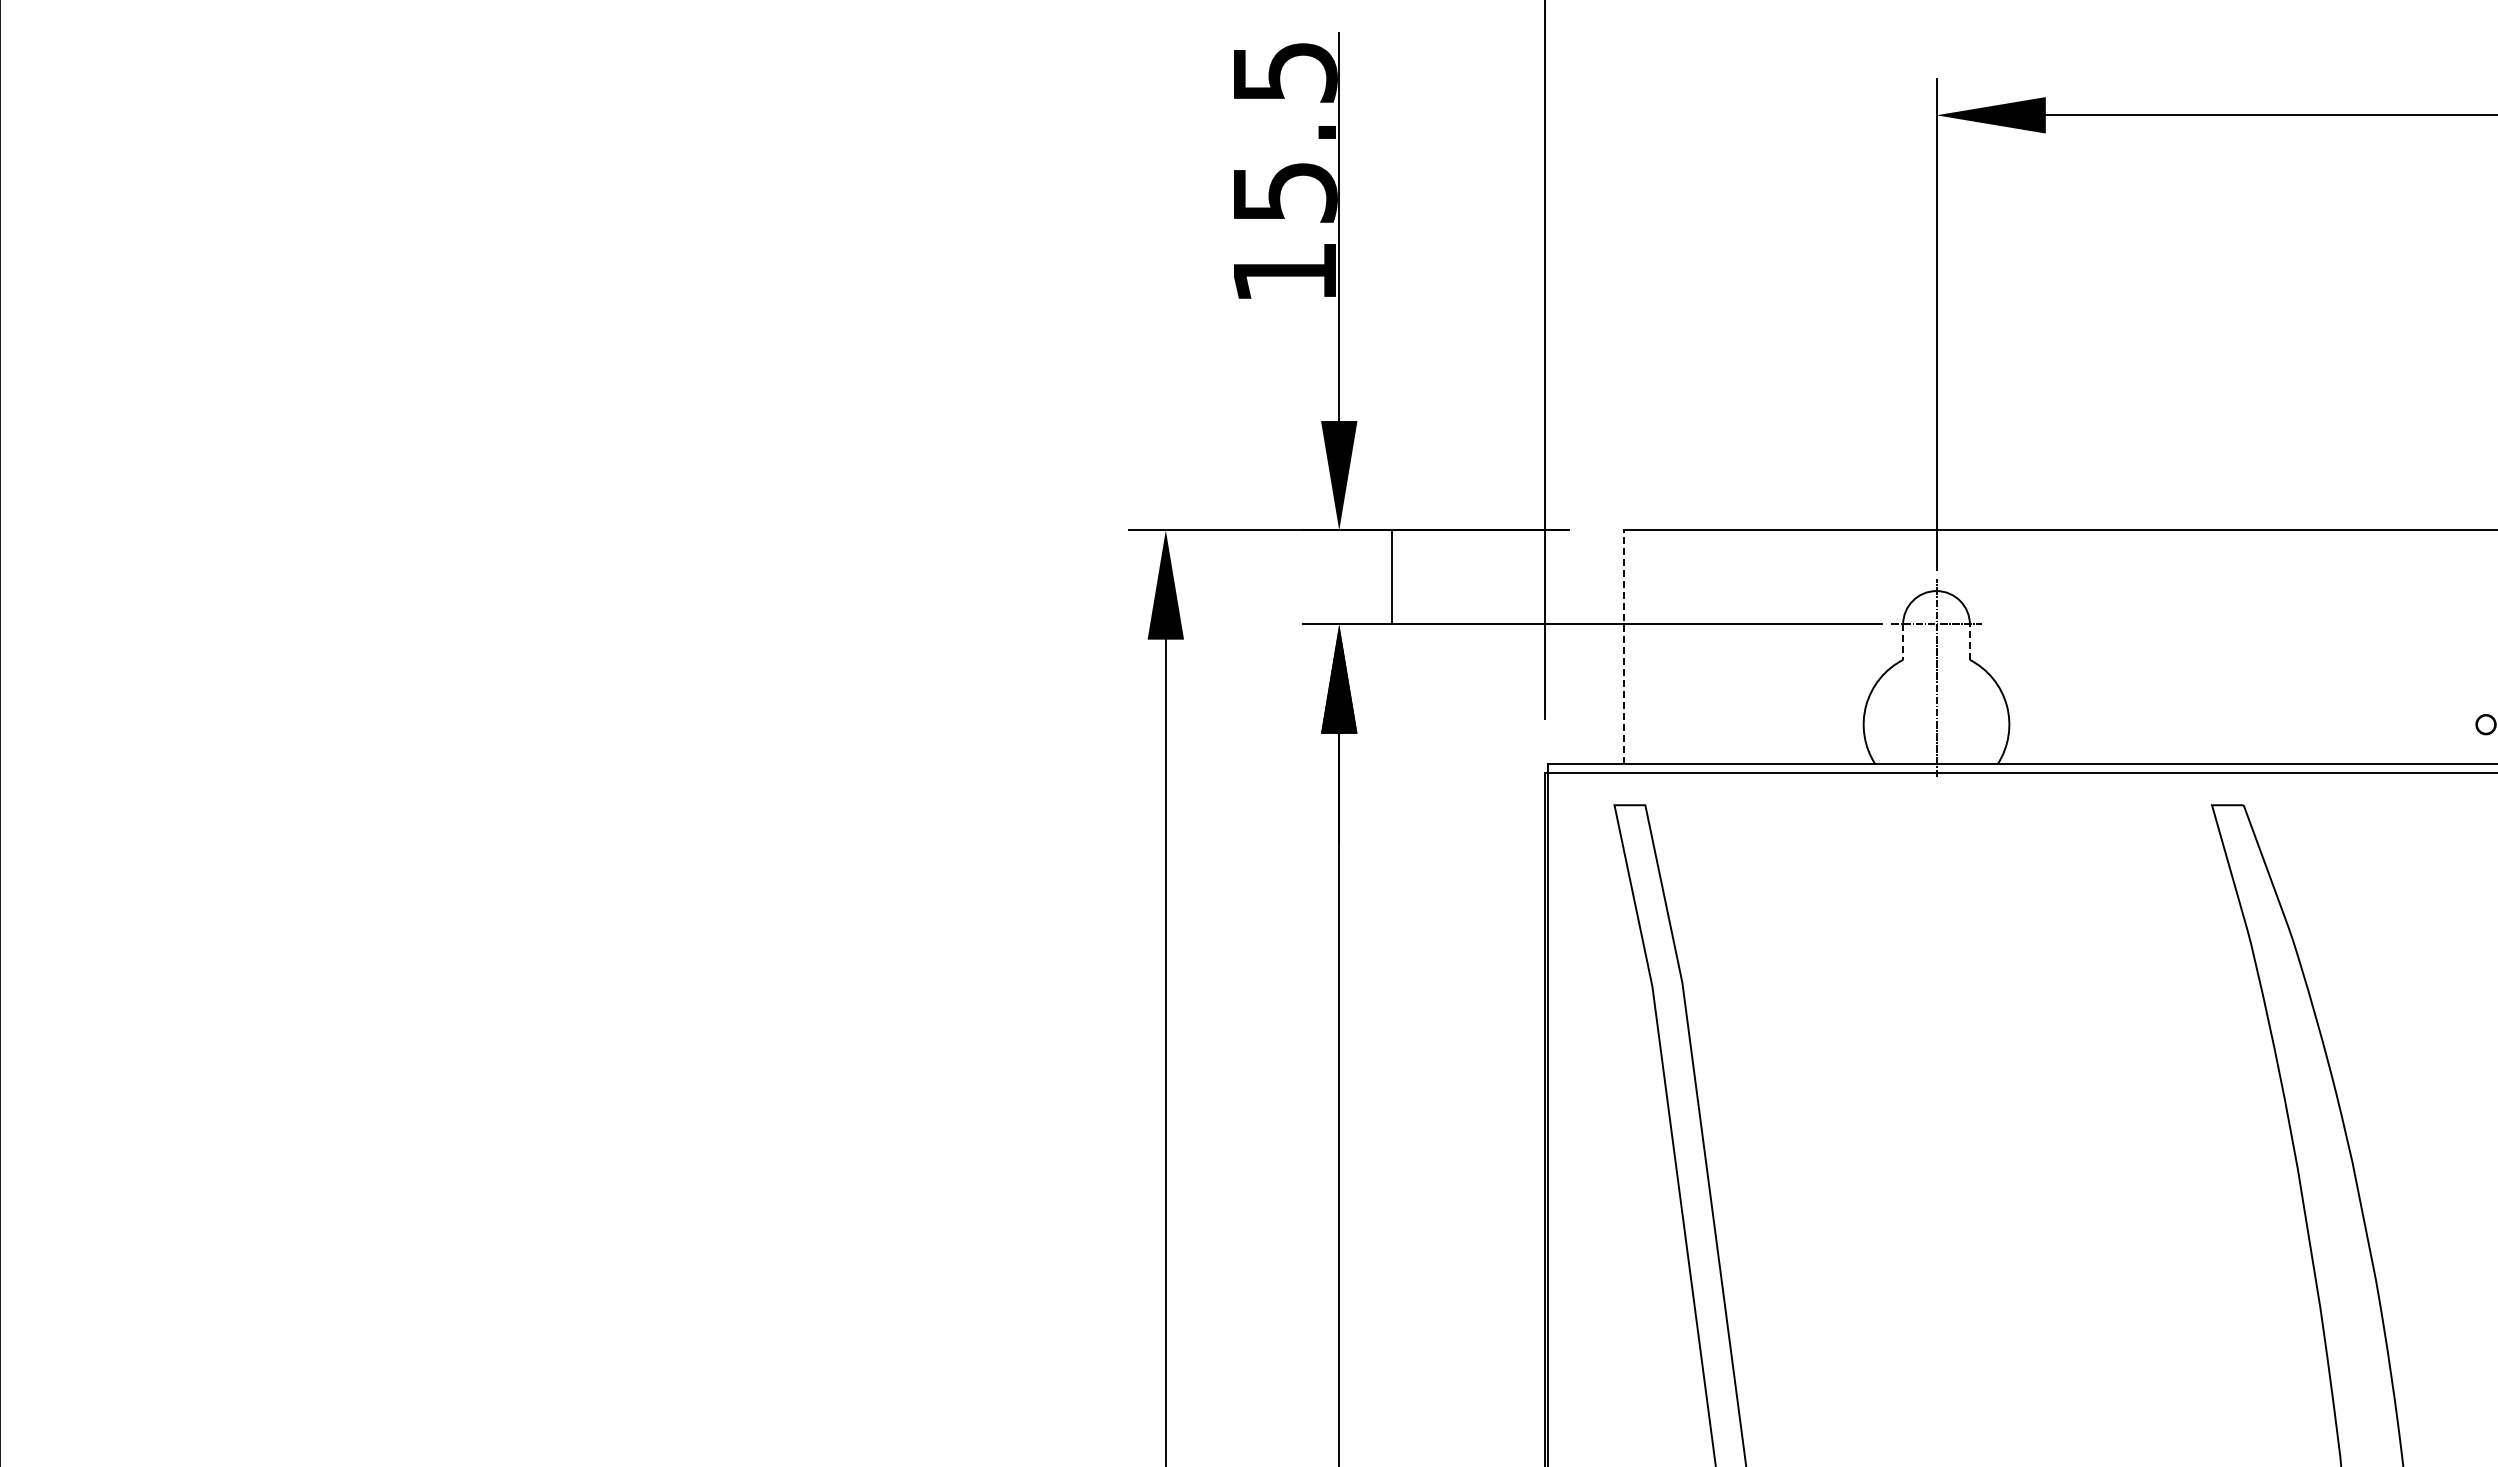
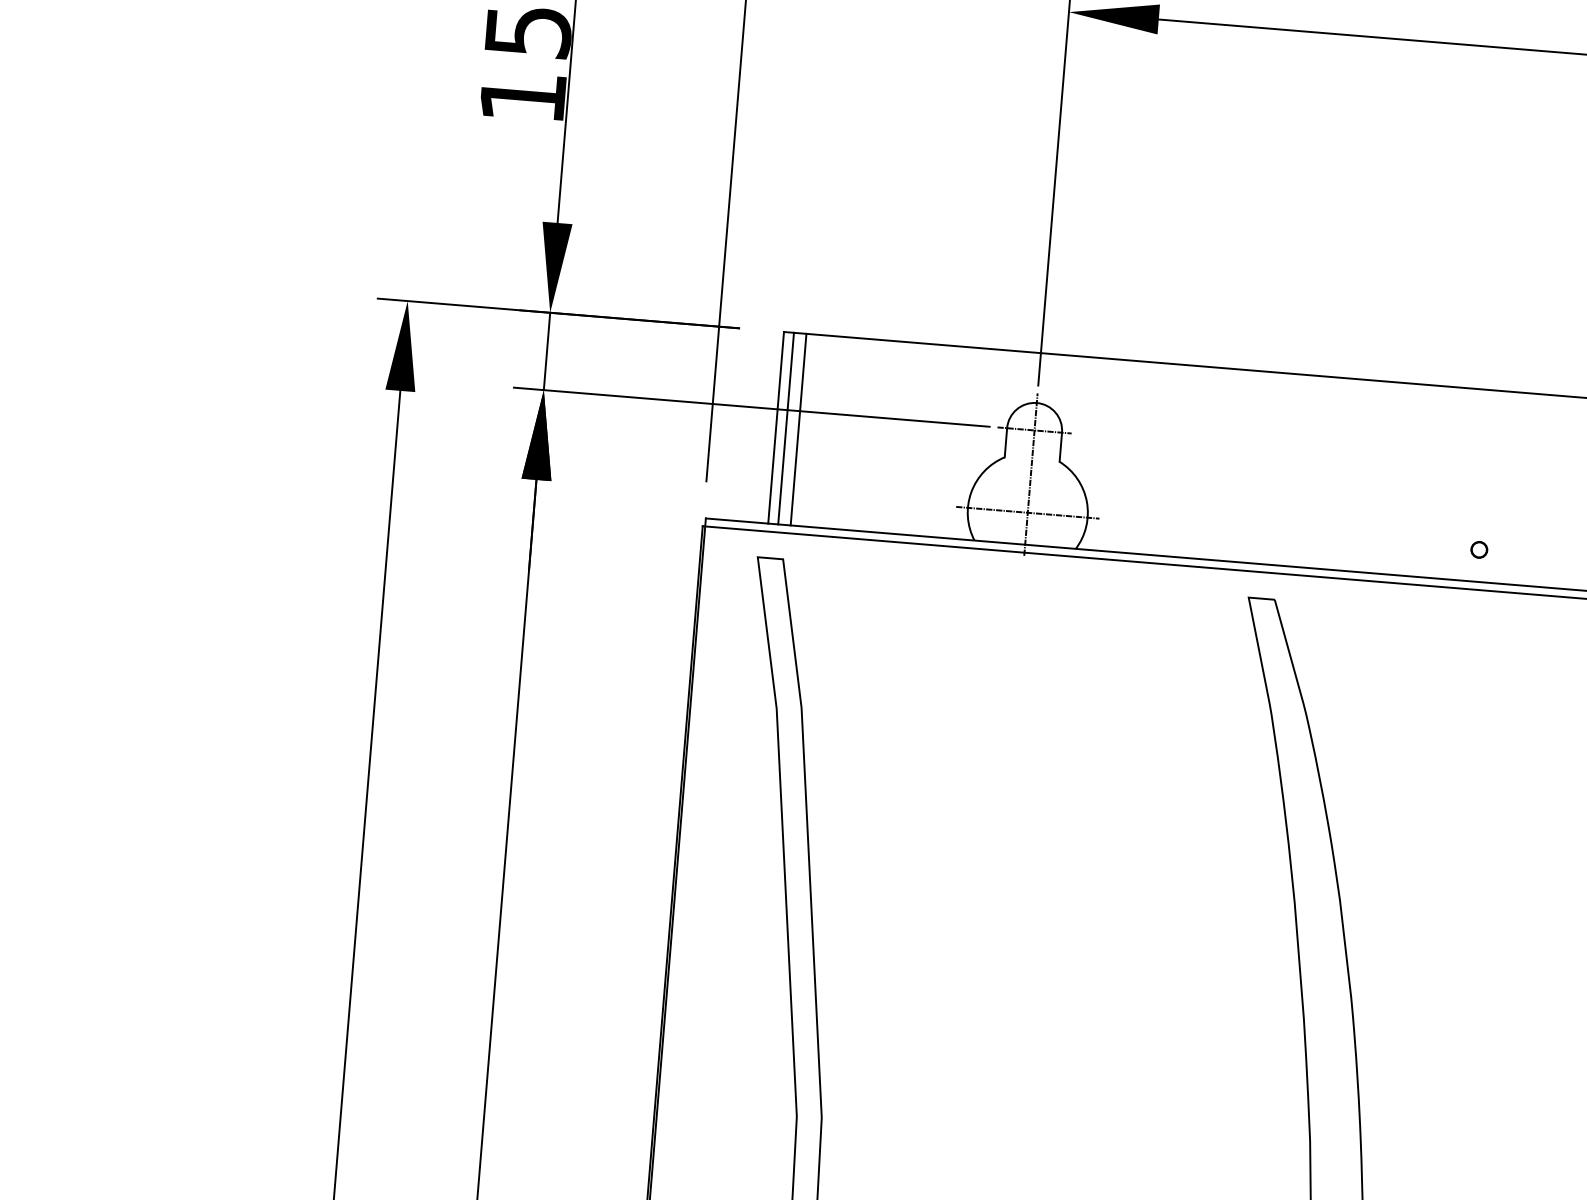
line: (1392, 577) -> (547, 351), moved
line: (1903, 642) -> (1006, 443), dashed -> solid
line: (1969, 642) -> (1060, 447), dashed -> solid
line: (1623, 646) -> (775, 427), dashed -> solid
line: (1635, 646) -> (785, 428), added
line: (1651, 646) -> (798, 429), added
line: (1936, 724) -> (1027, 512), added

